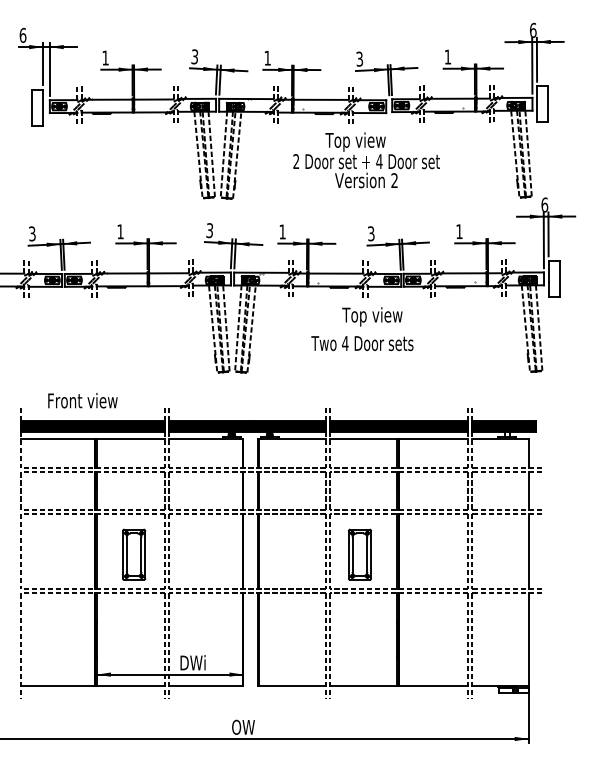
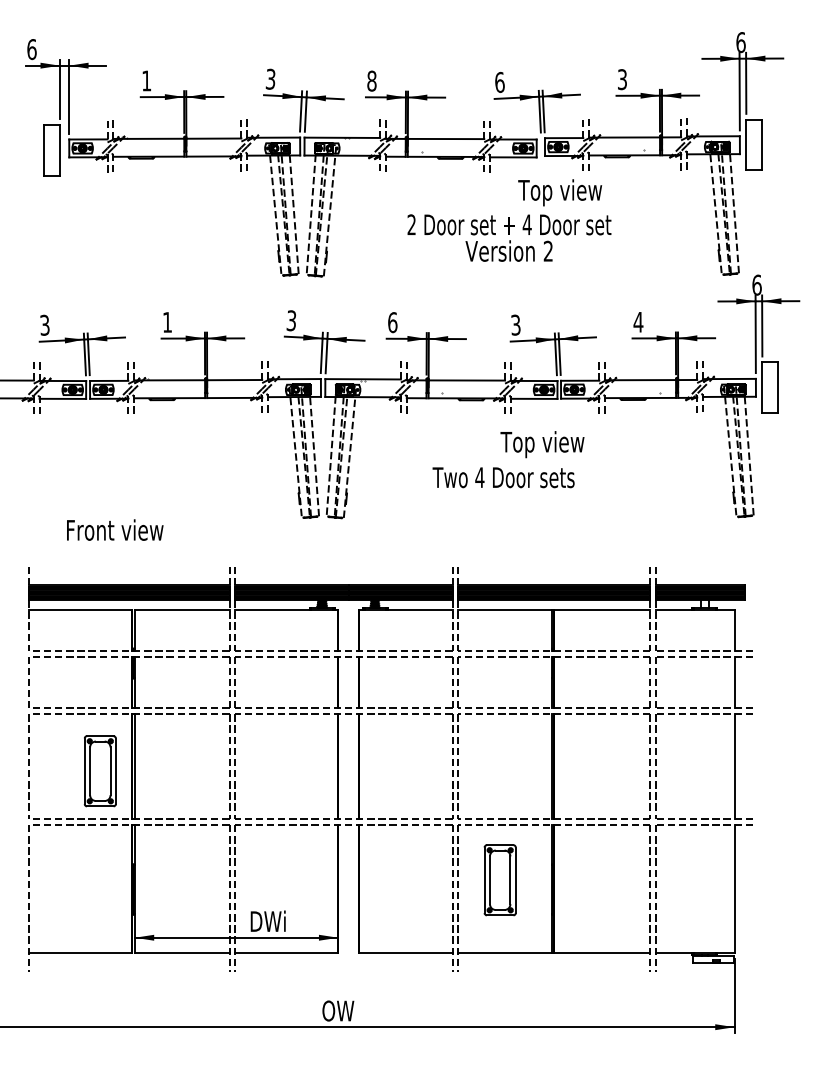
text: (267, 57) -> (371, 80), 1 -> 8
text: (447, 57) -> (622, 79), 1 -> 3
text: (359, 59) -> (499, 82), 3 -> 6
text: (355, 141) -> (560, 192), moved
text: (282, 231) -> (392, 322), 1 -> 6
text: (459, 231) -> (638, 322), 1 -> 4
text: (372, 316) -> (542, 444), moved
text: (83, 400) -> (115, 529), moved
part: (133, 554) -> (99, 771), moved
part: (359, 554) -> (499, 880), moved

